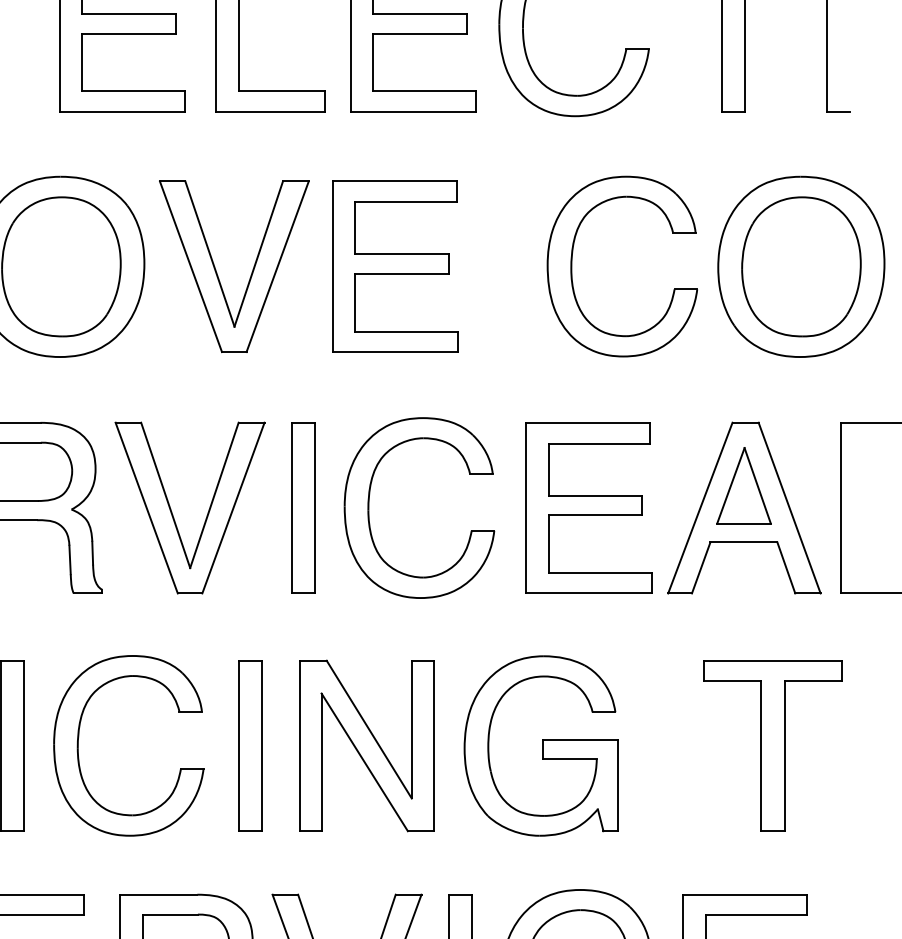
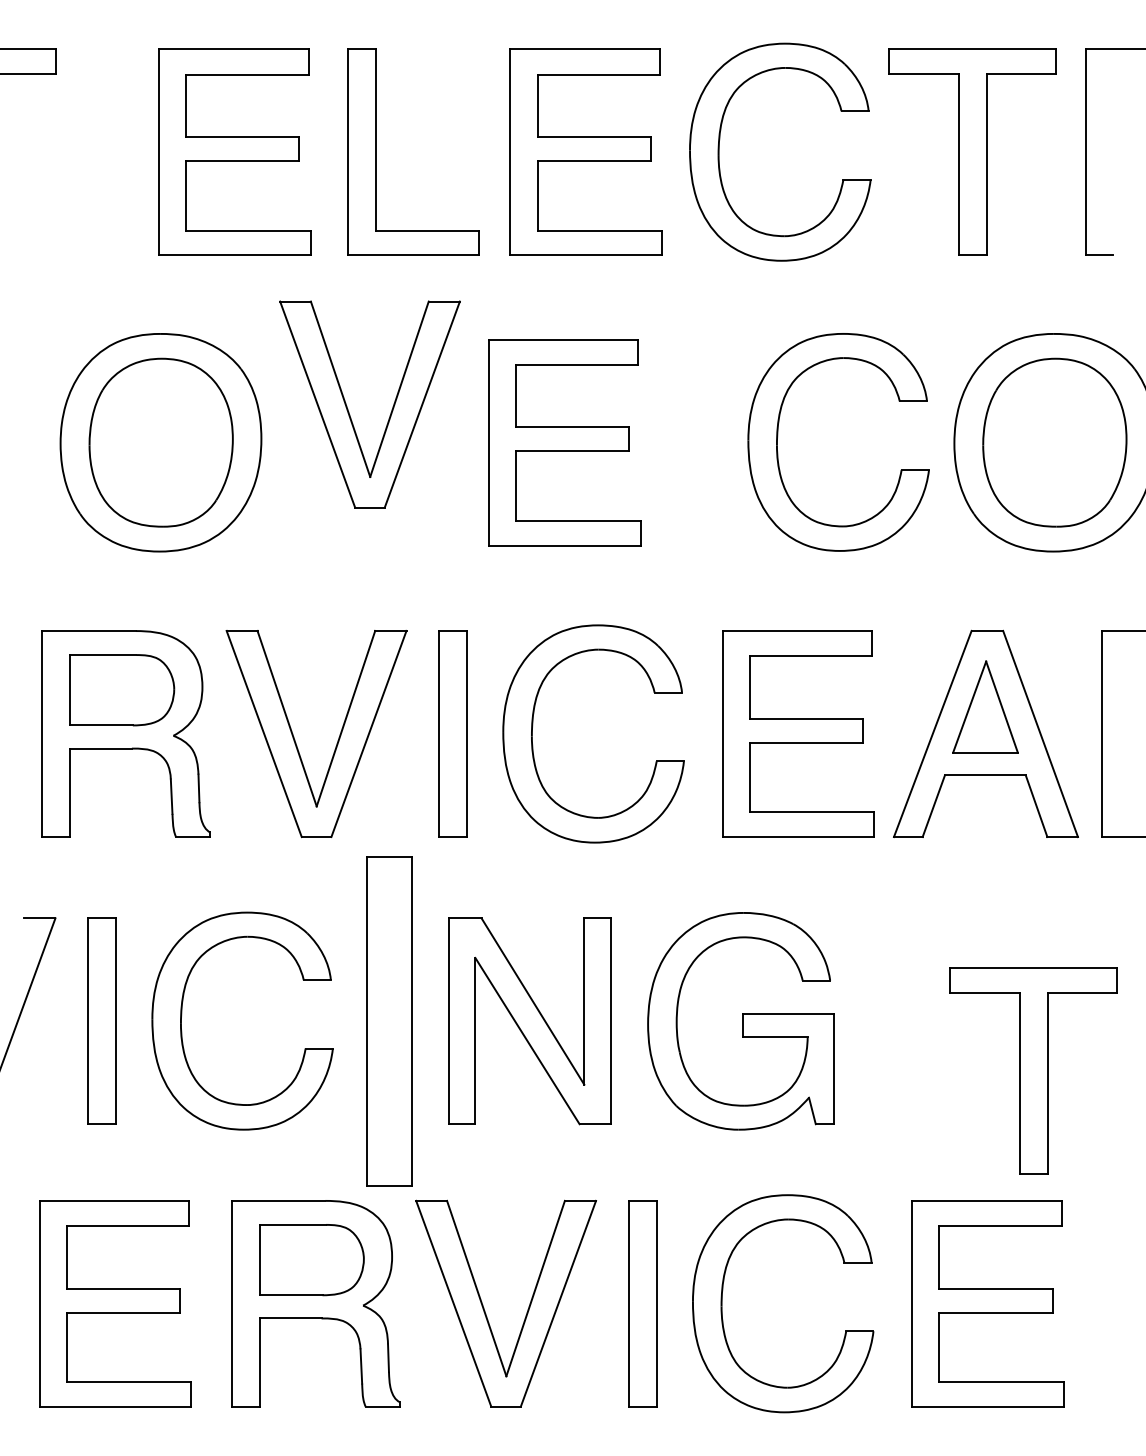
part: (218, 274) -> (350, 414), moved
part: (250, 745) -> (389, 1020), size x1.6
part: (773, 745) -> (1033, 1070), moved

